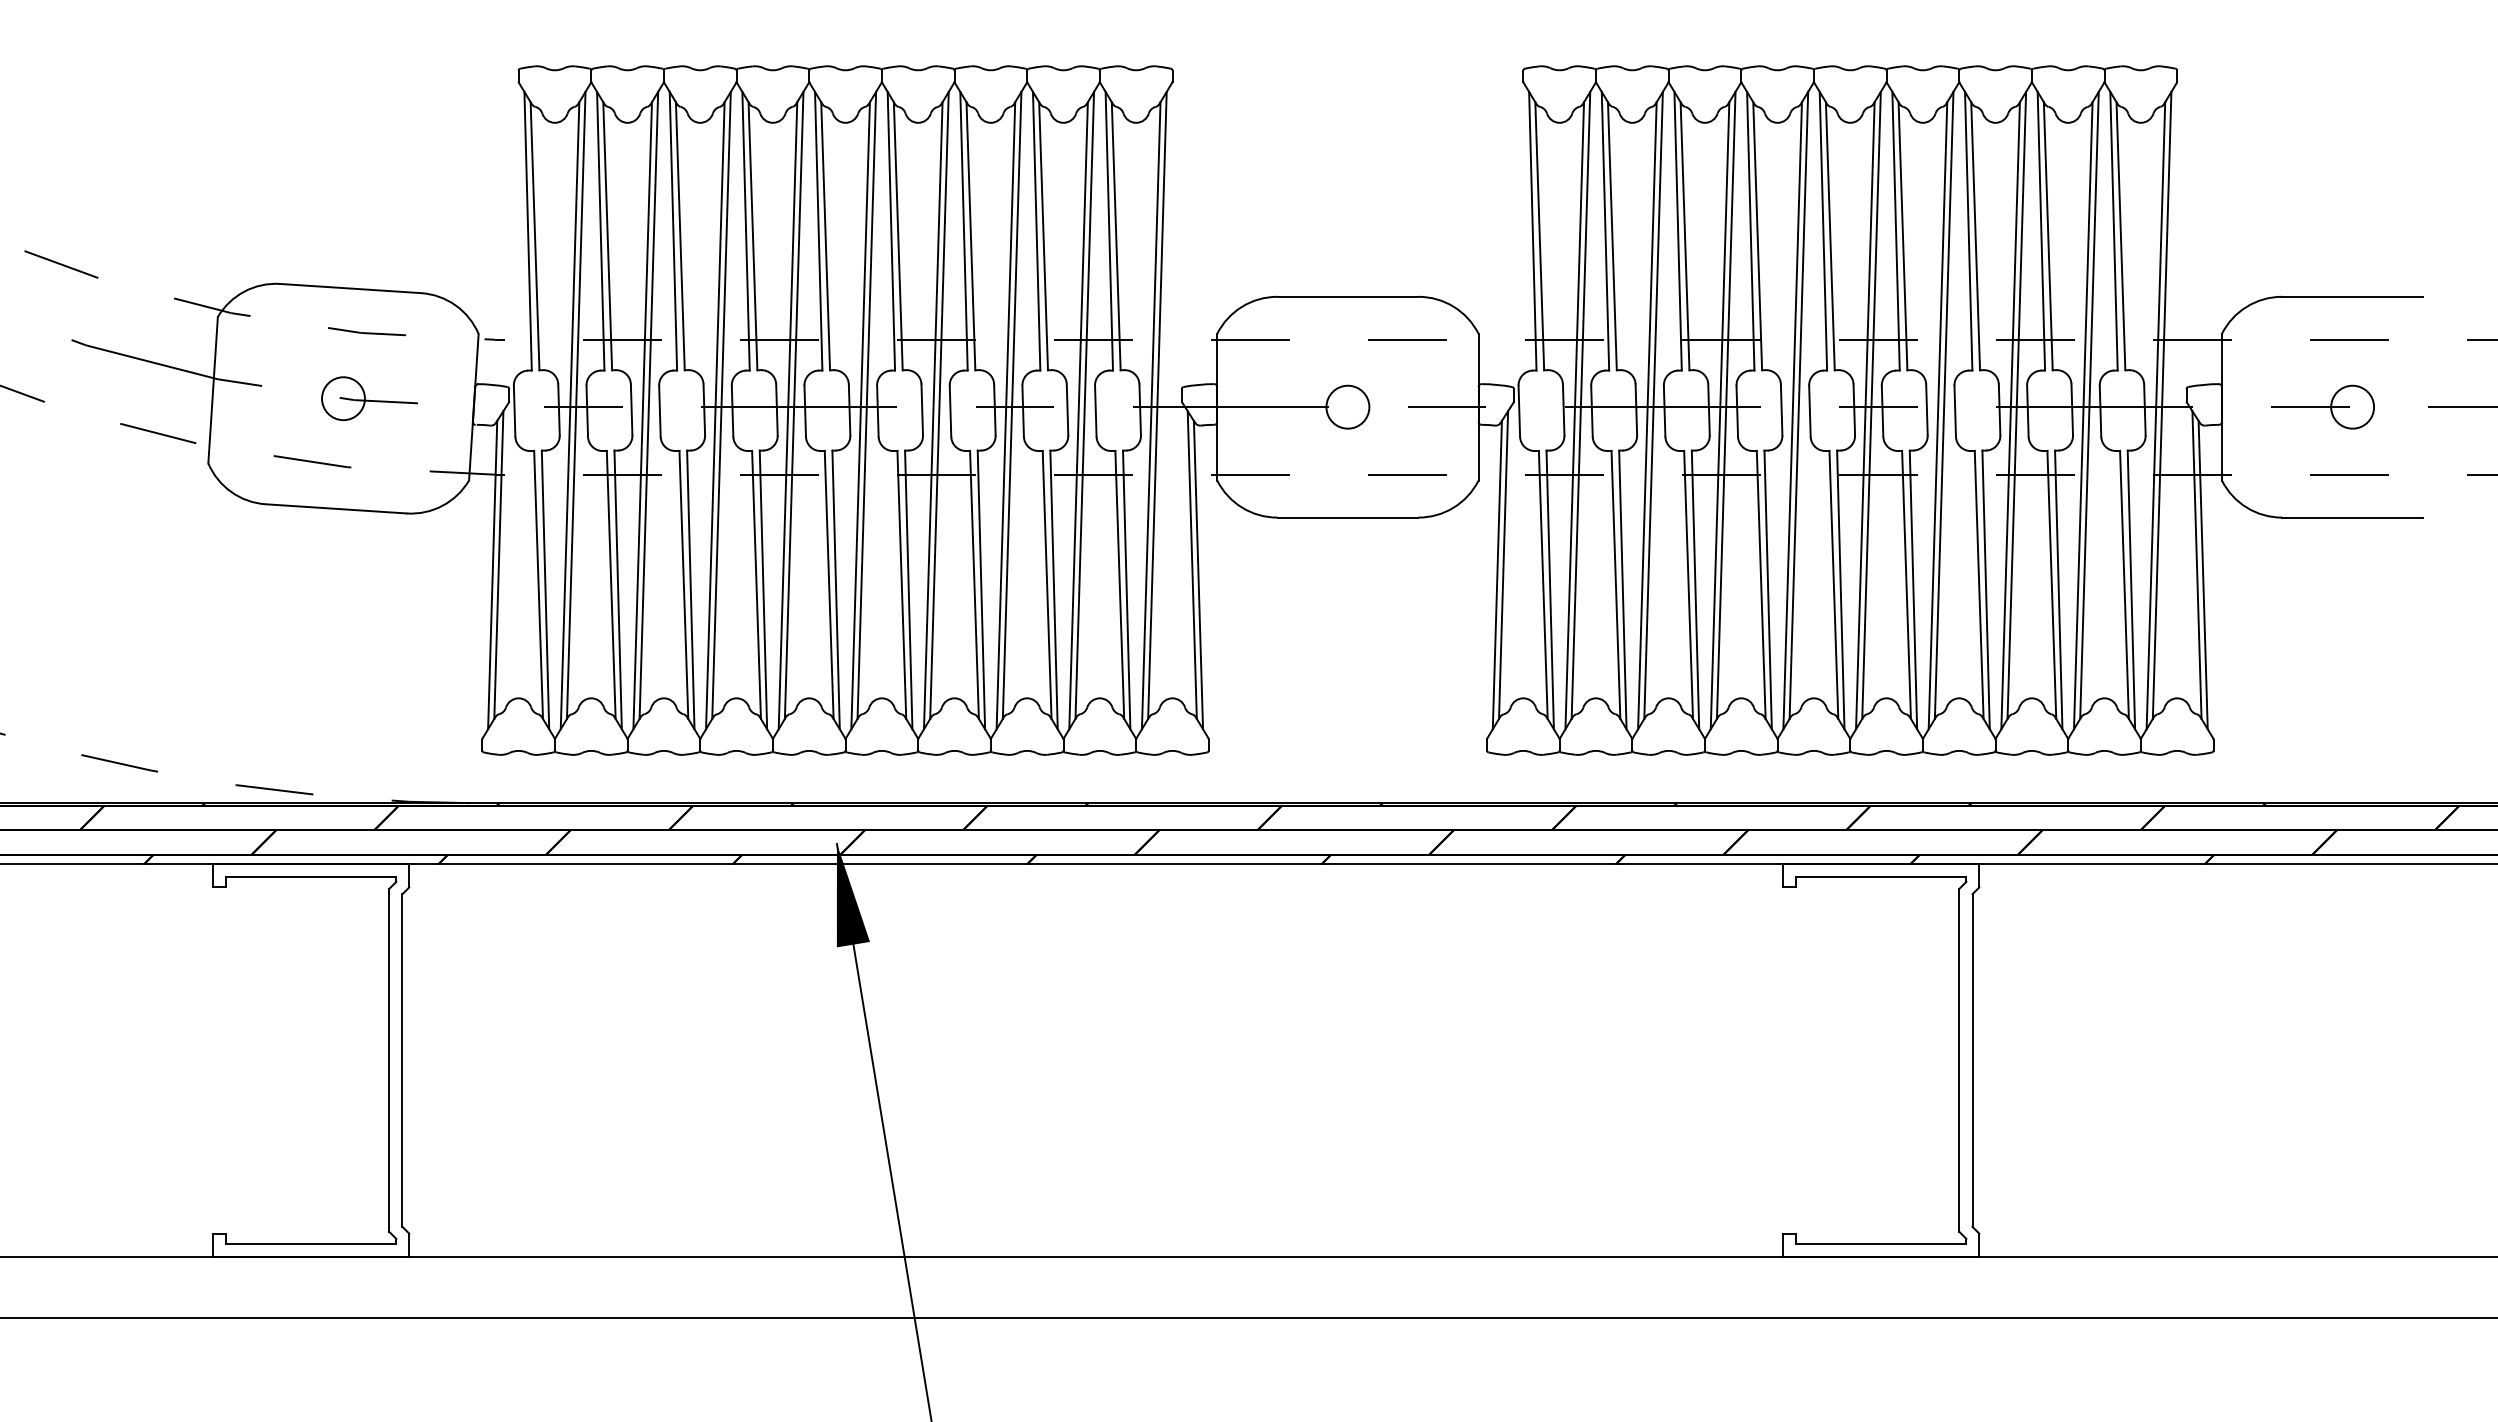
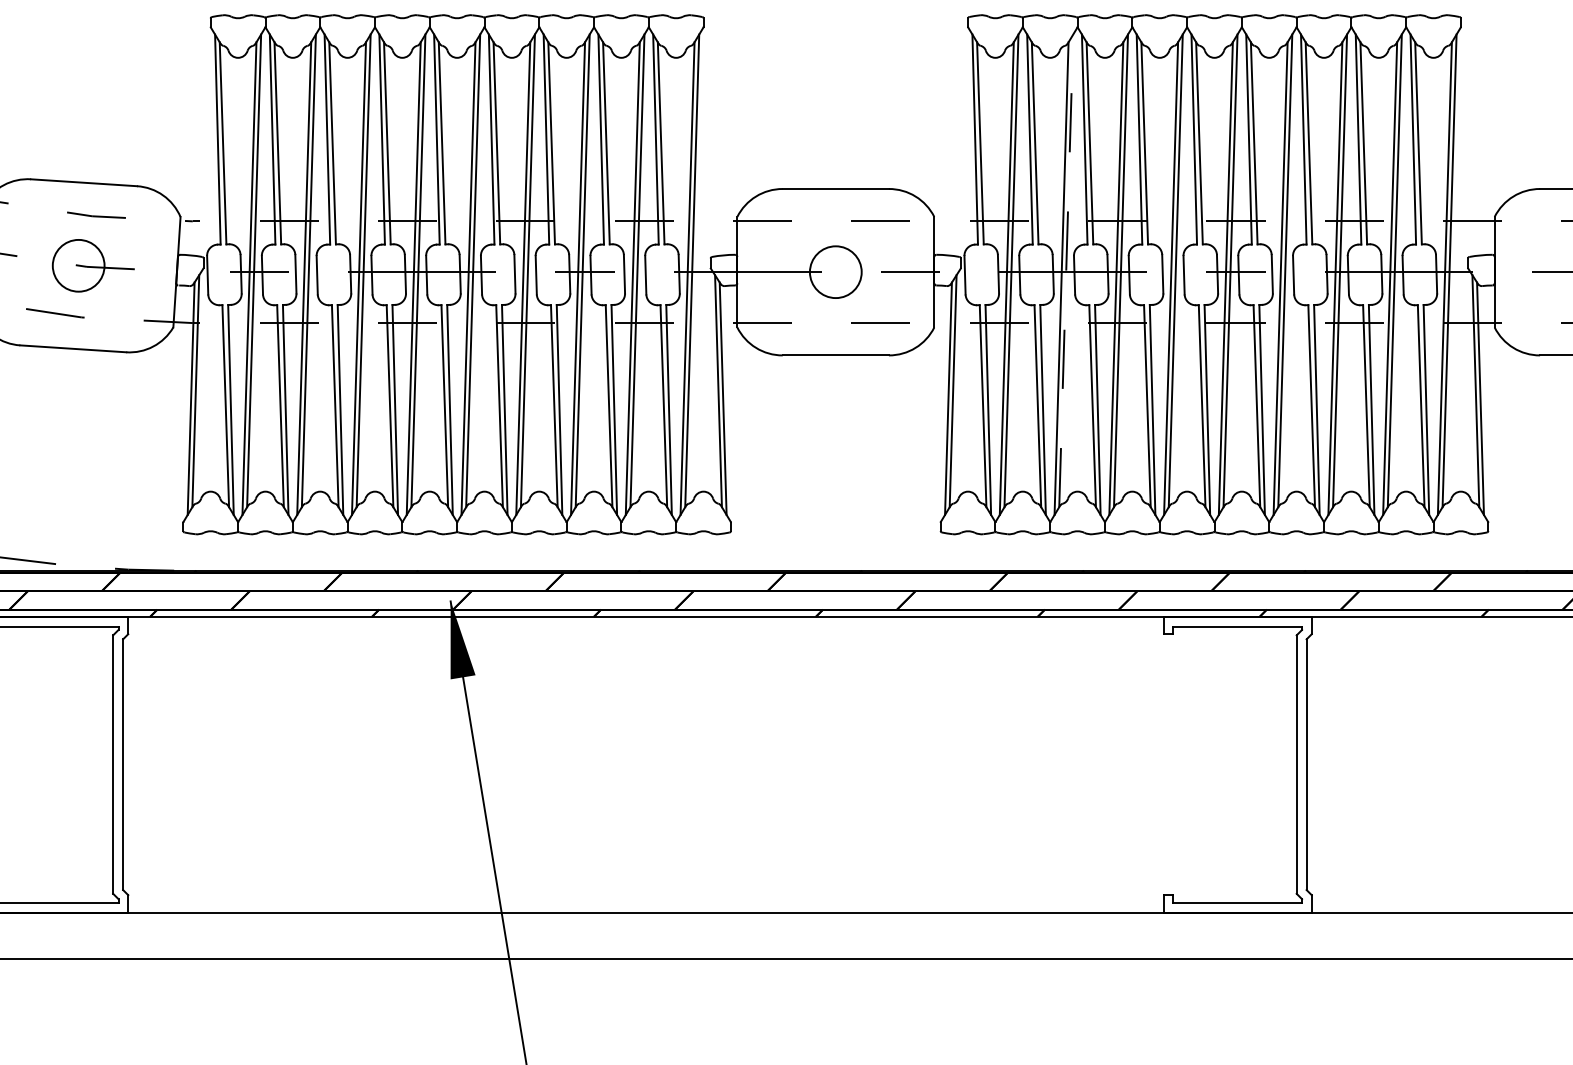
circle: (343, 398) -> (78, 265), size x1.6
line: (1653, 405) -> (1066, 270), solid -> dashed
circle: (1347, 406) -> (835, 271), size x1.6

